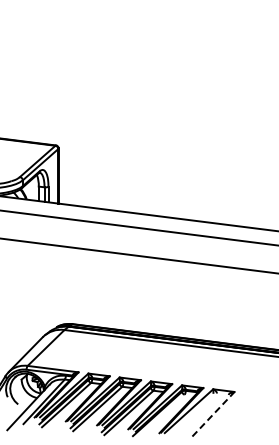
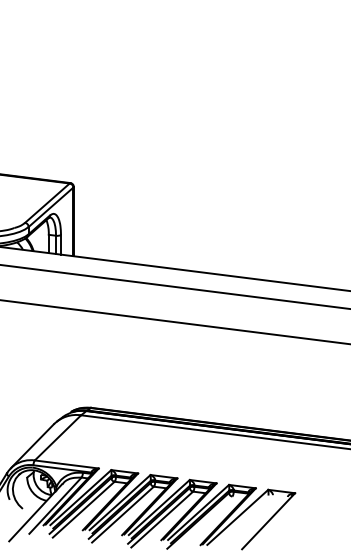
line: (213, 414) -> (268, 521), dashed -> solid

